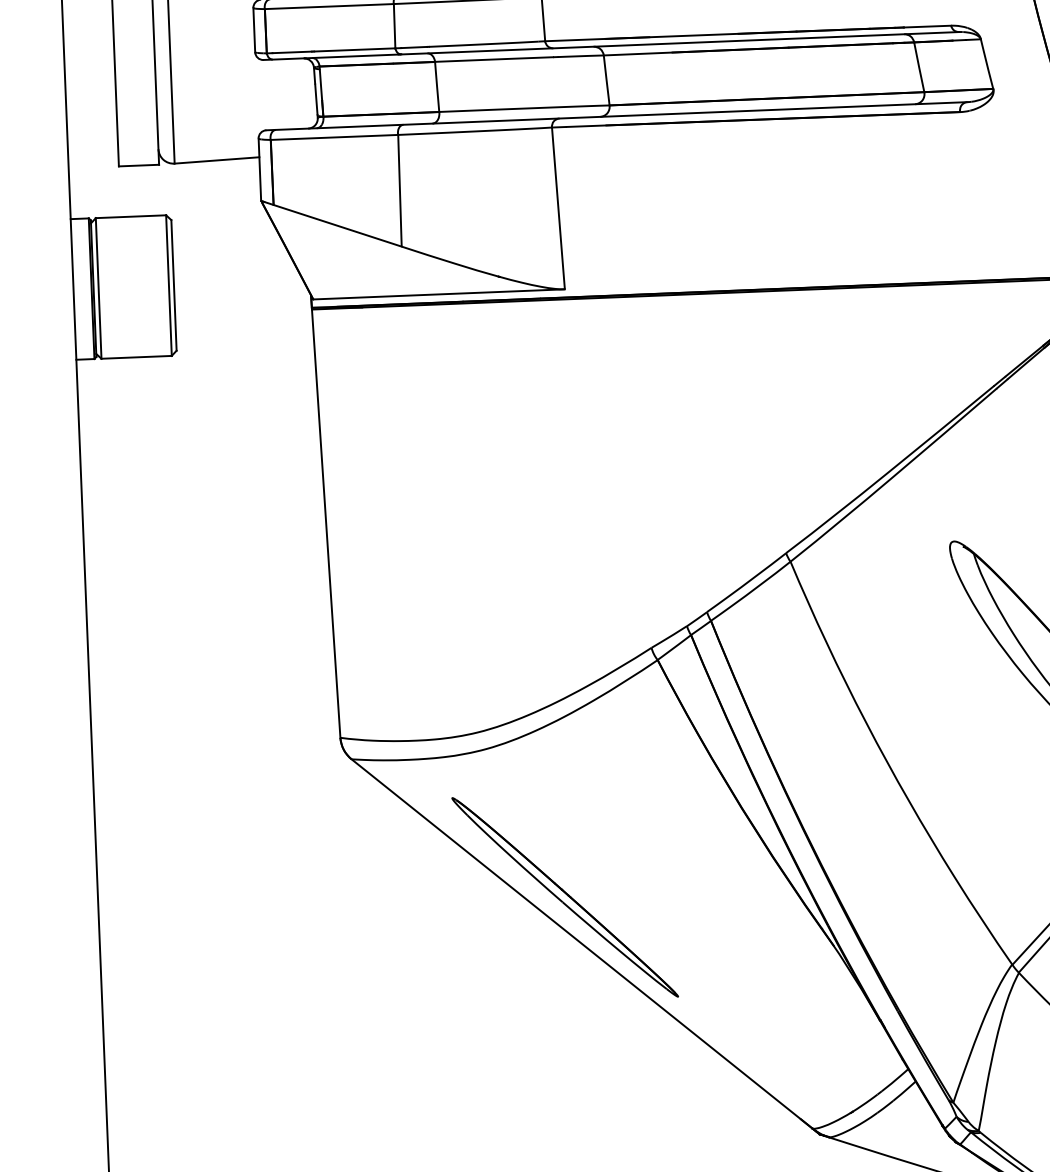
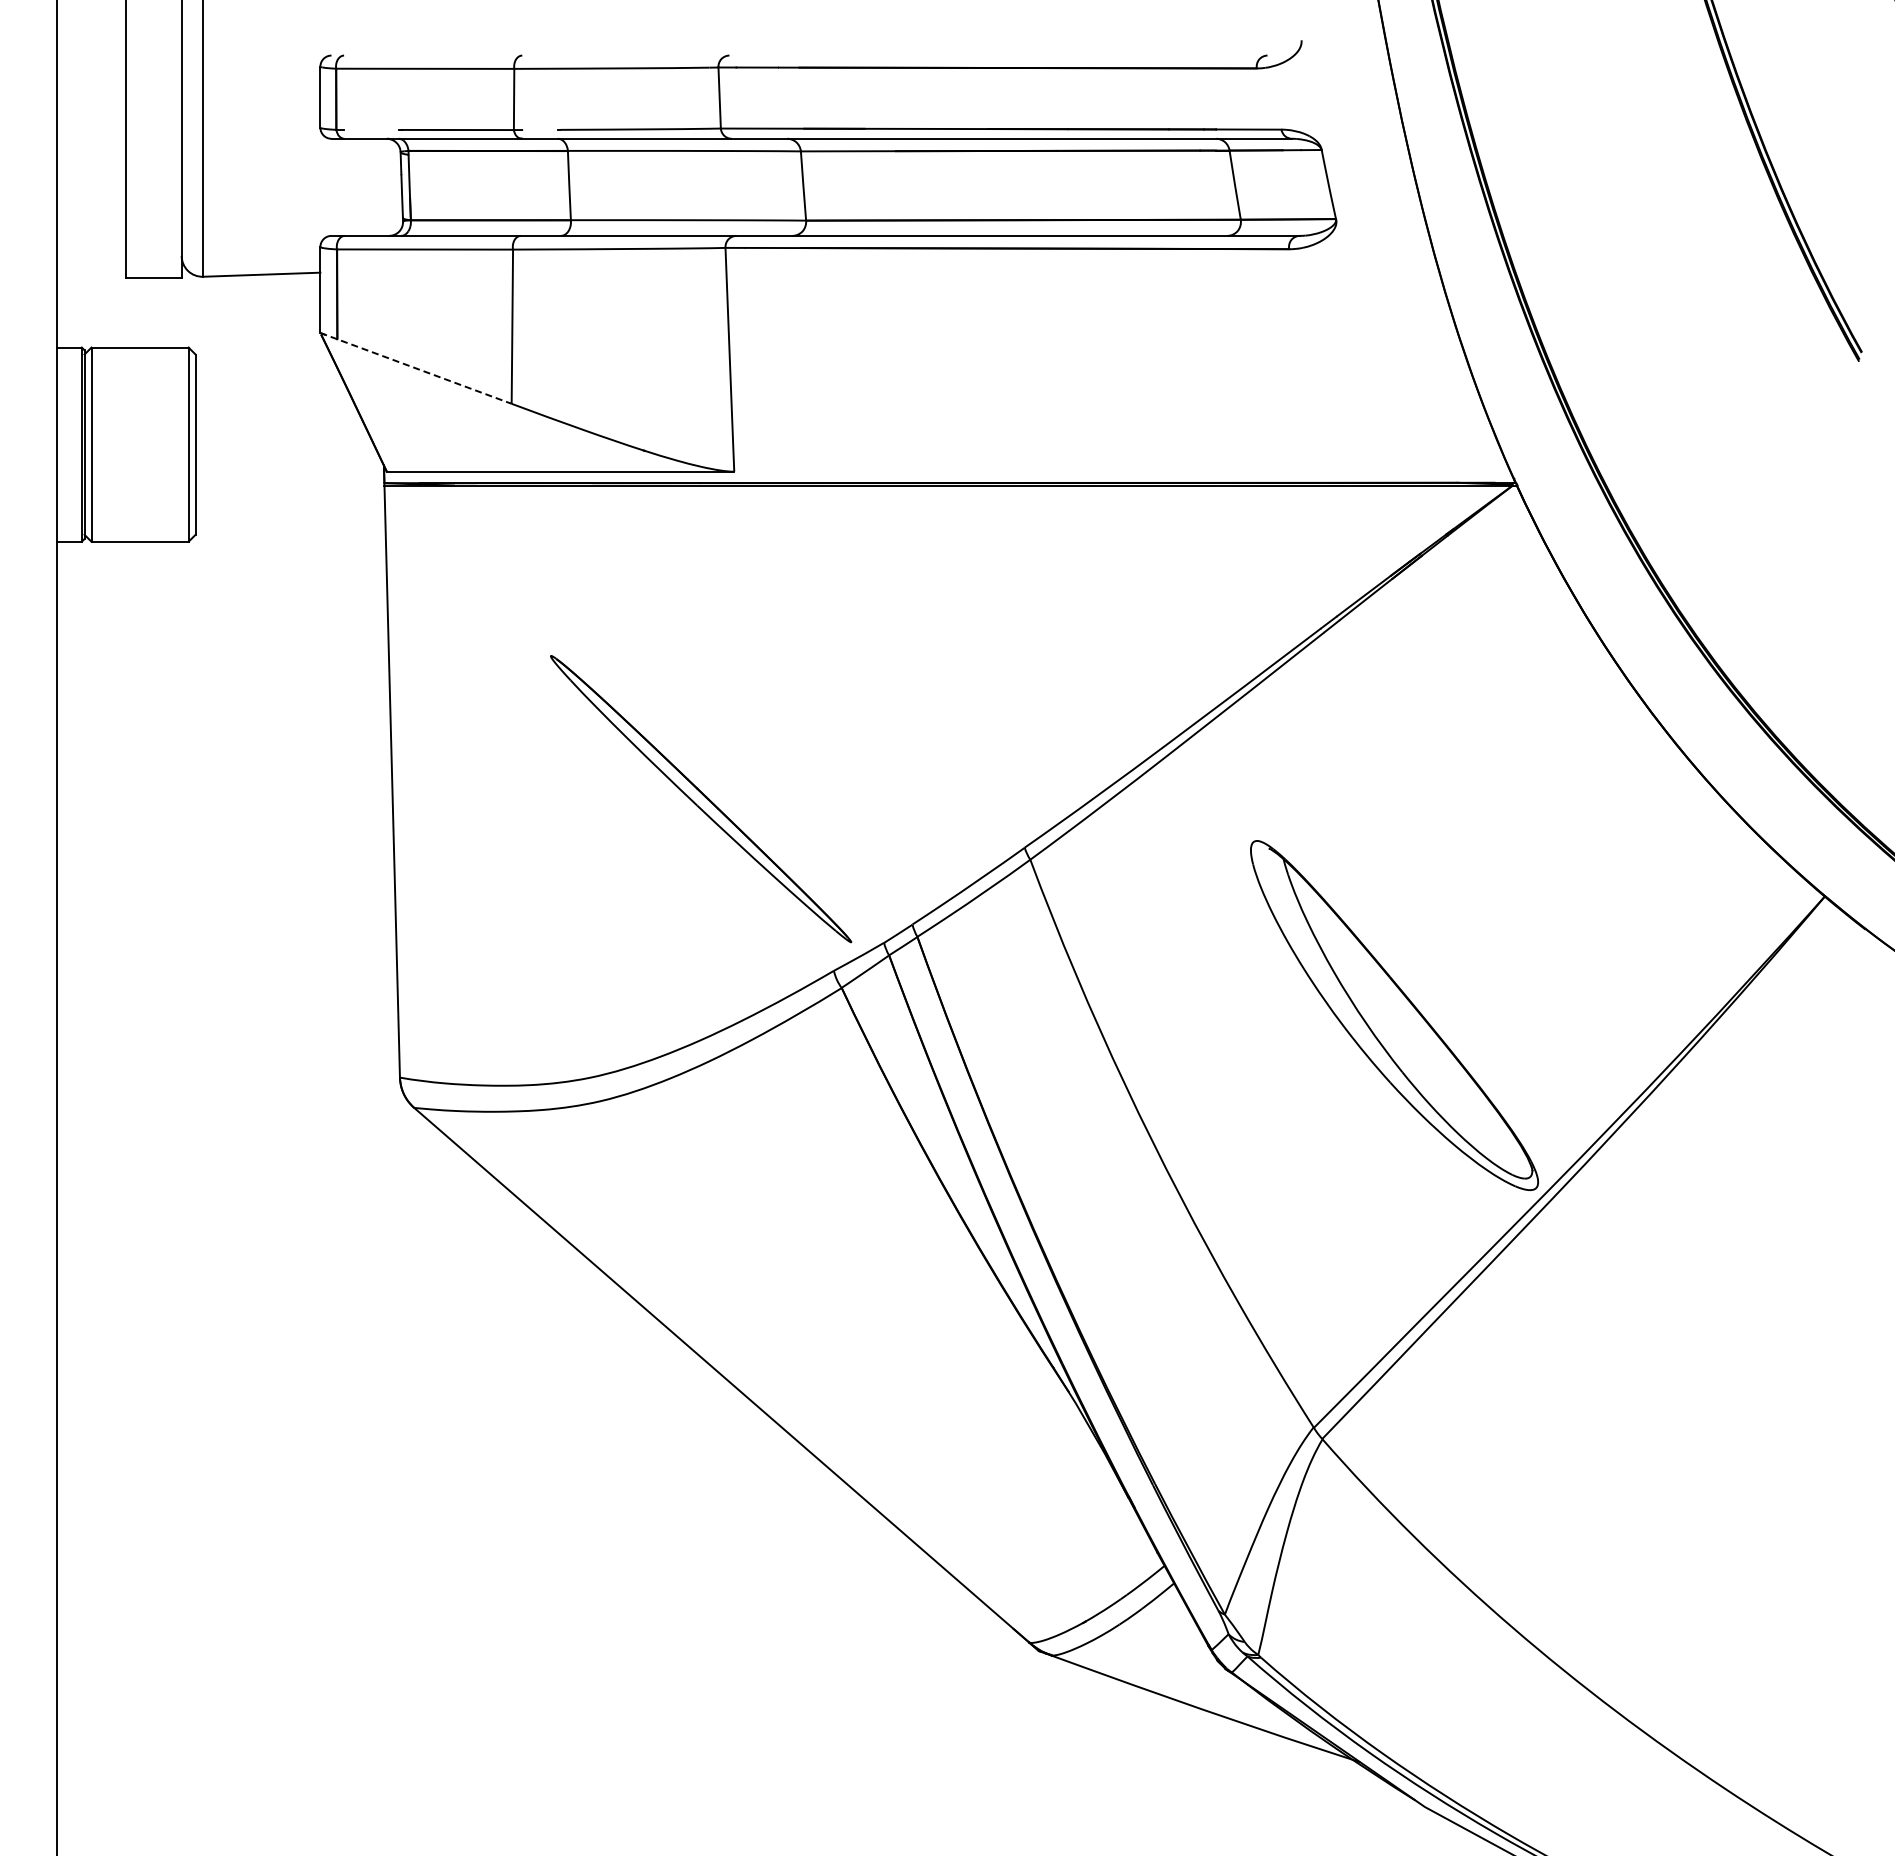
line: (413, 47) -> (539, 129), removed
line: (292, 52) -> (371, 129), removed
line: (331, 223) -> (416, 368), solid -> dashed
part: (565, 897) -> (701, 799), moved

